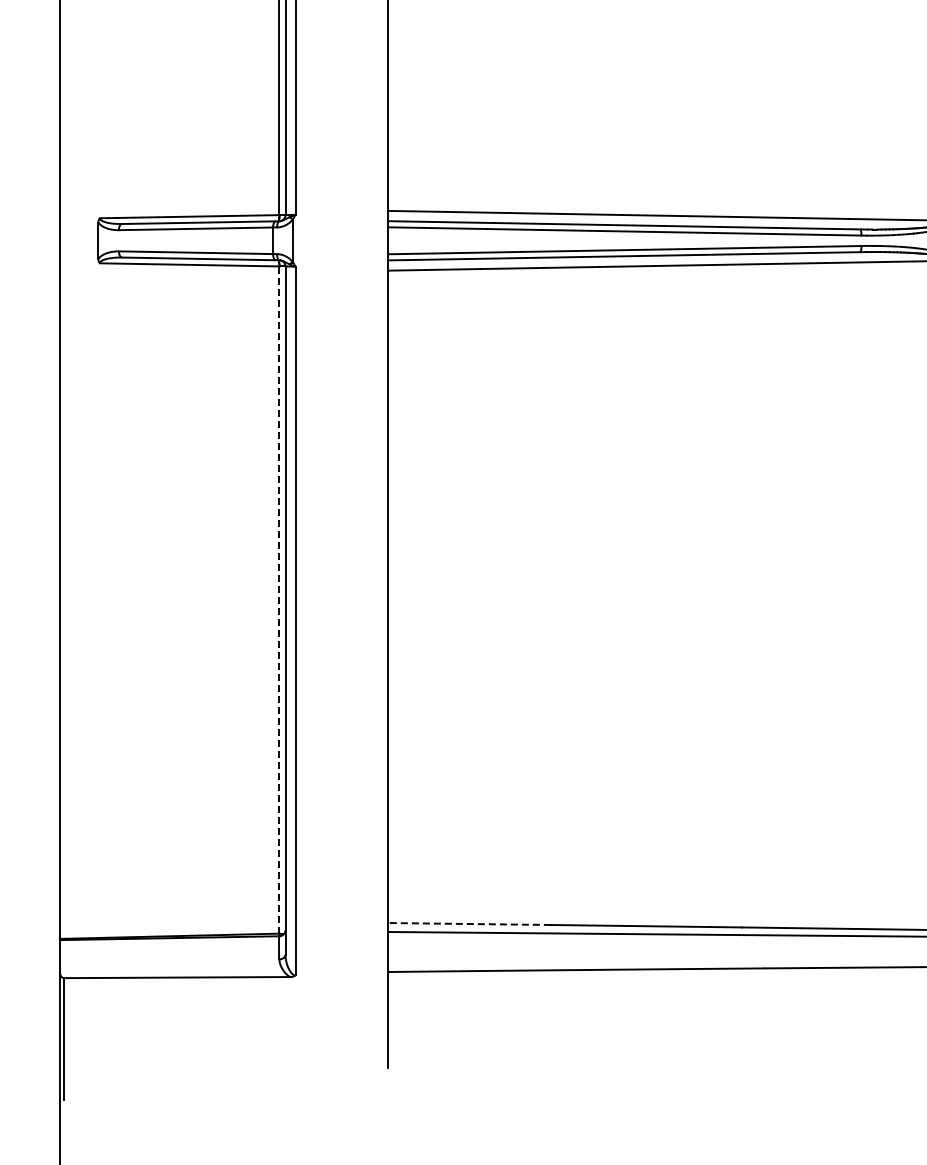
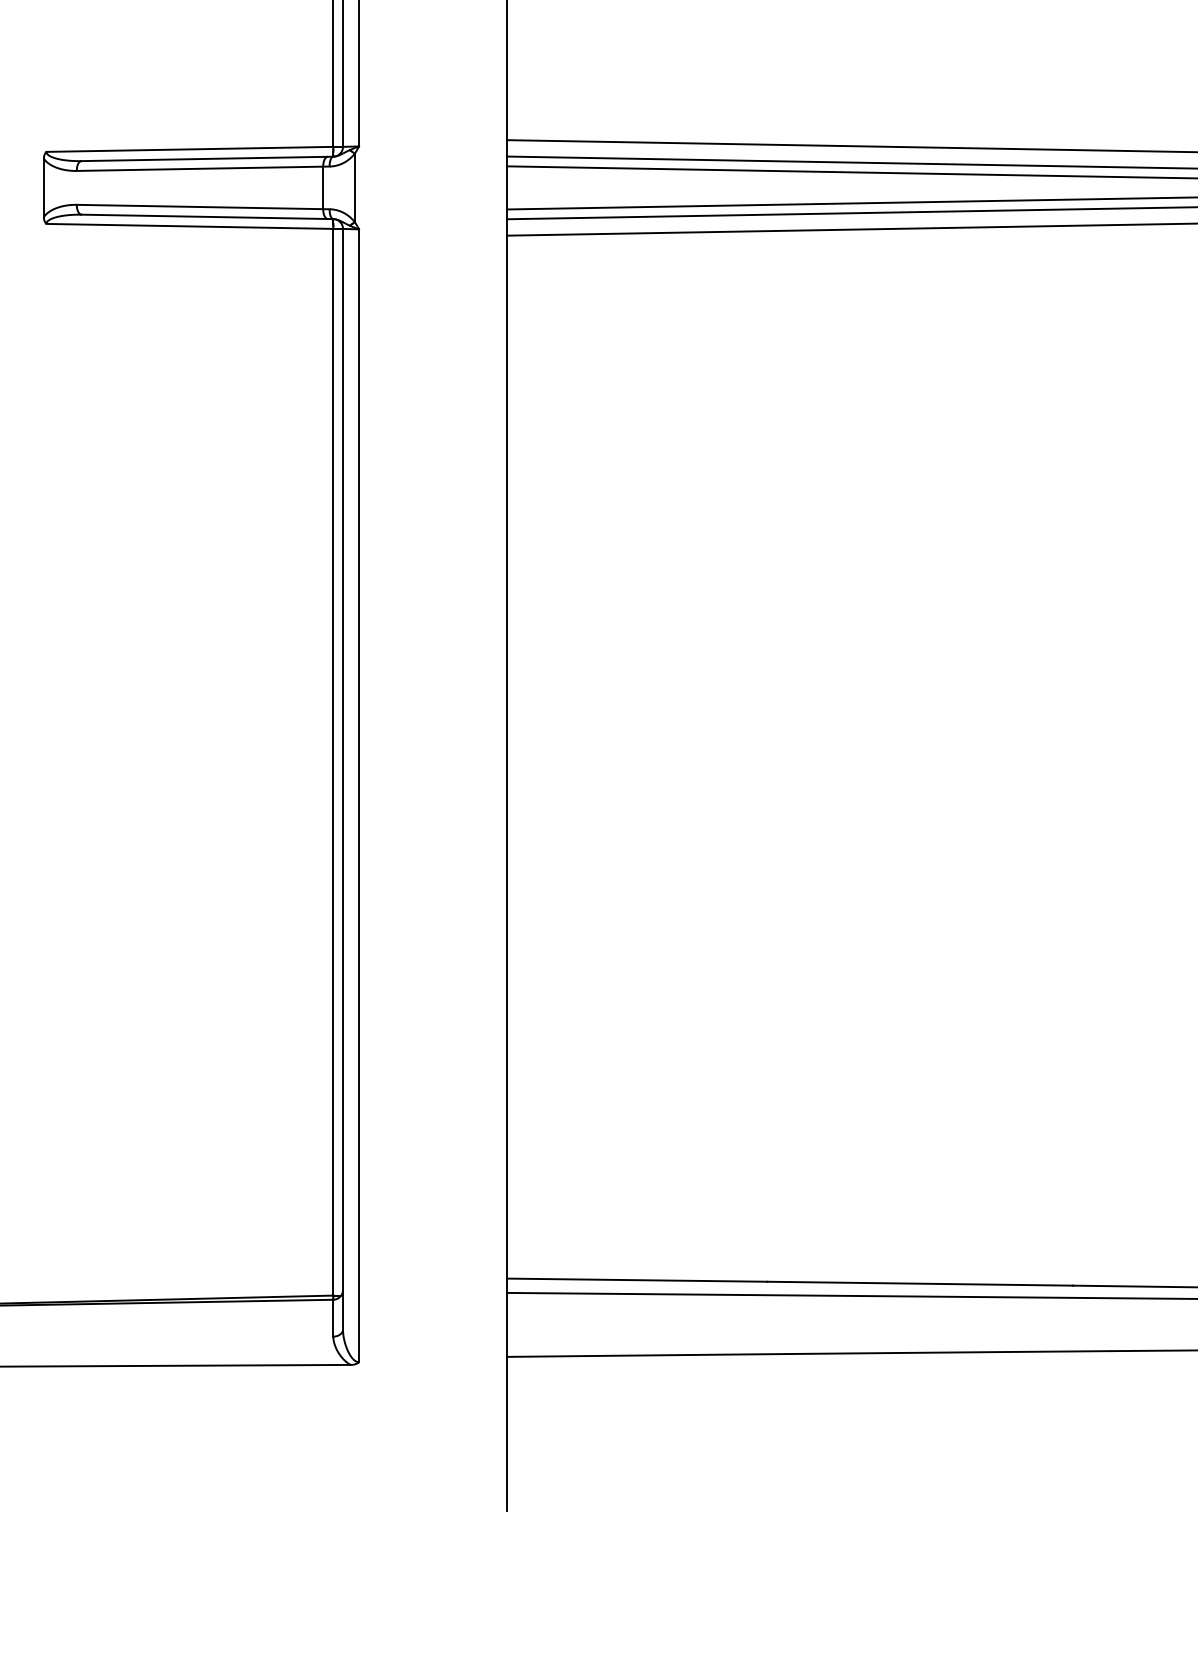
line: (279, 600) -> (333, 762), dashed -> solid
line: (468, 924) -> (635, 1280), dashed -> solid

